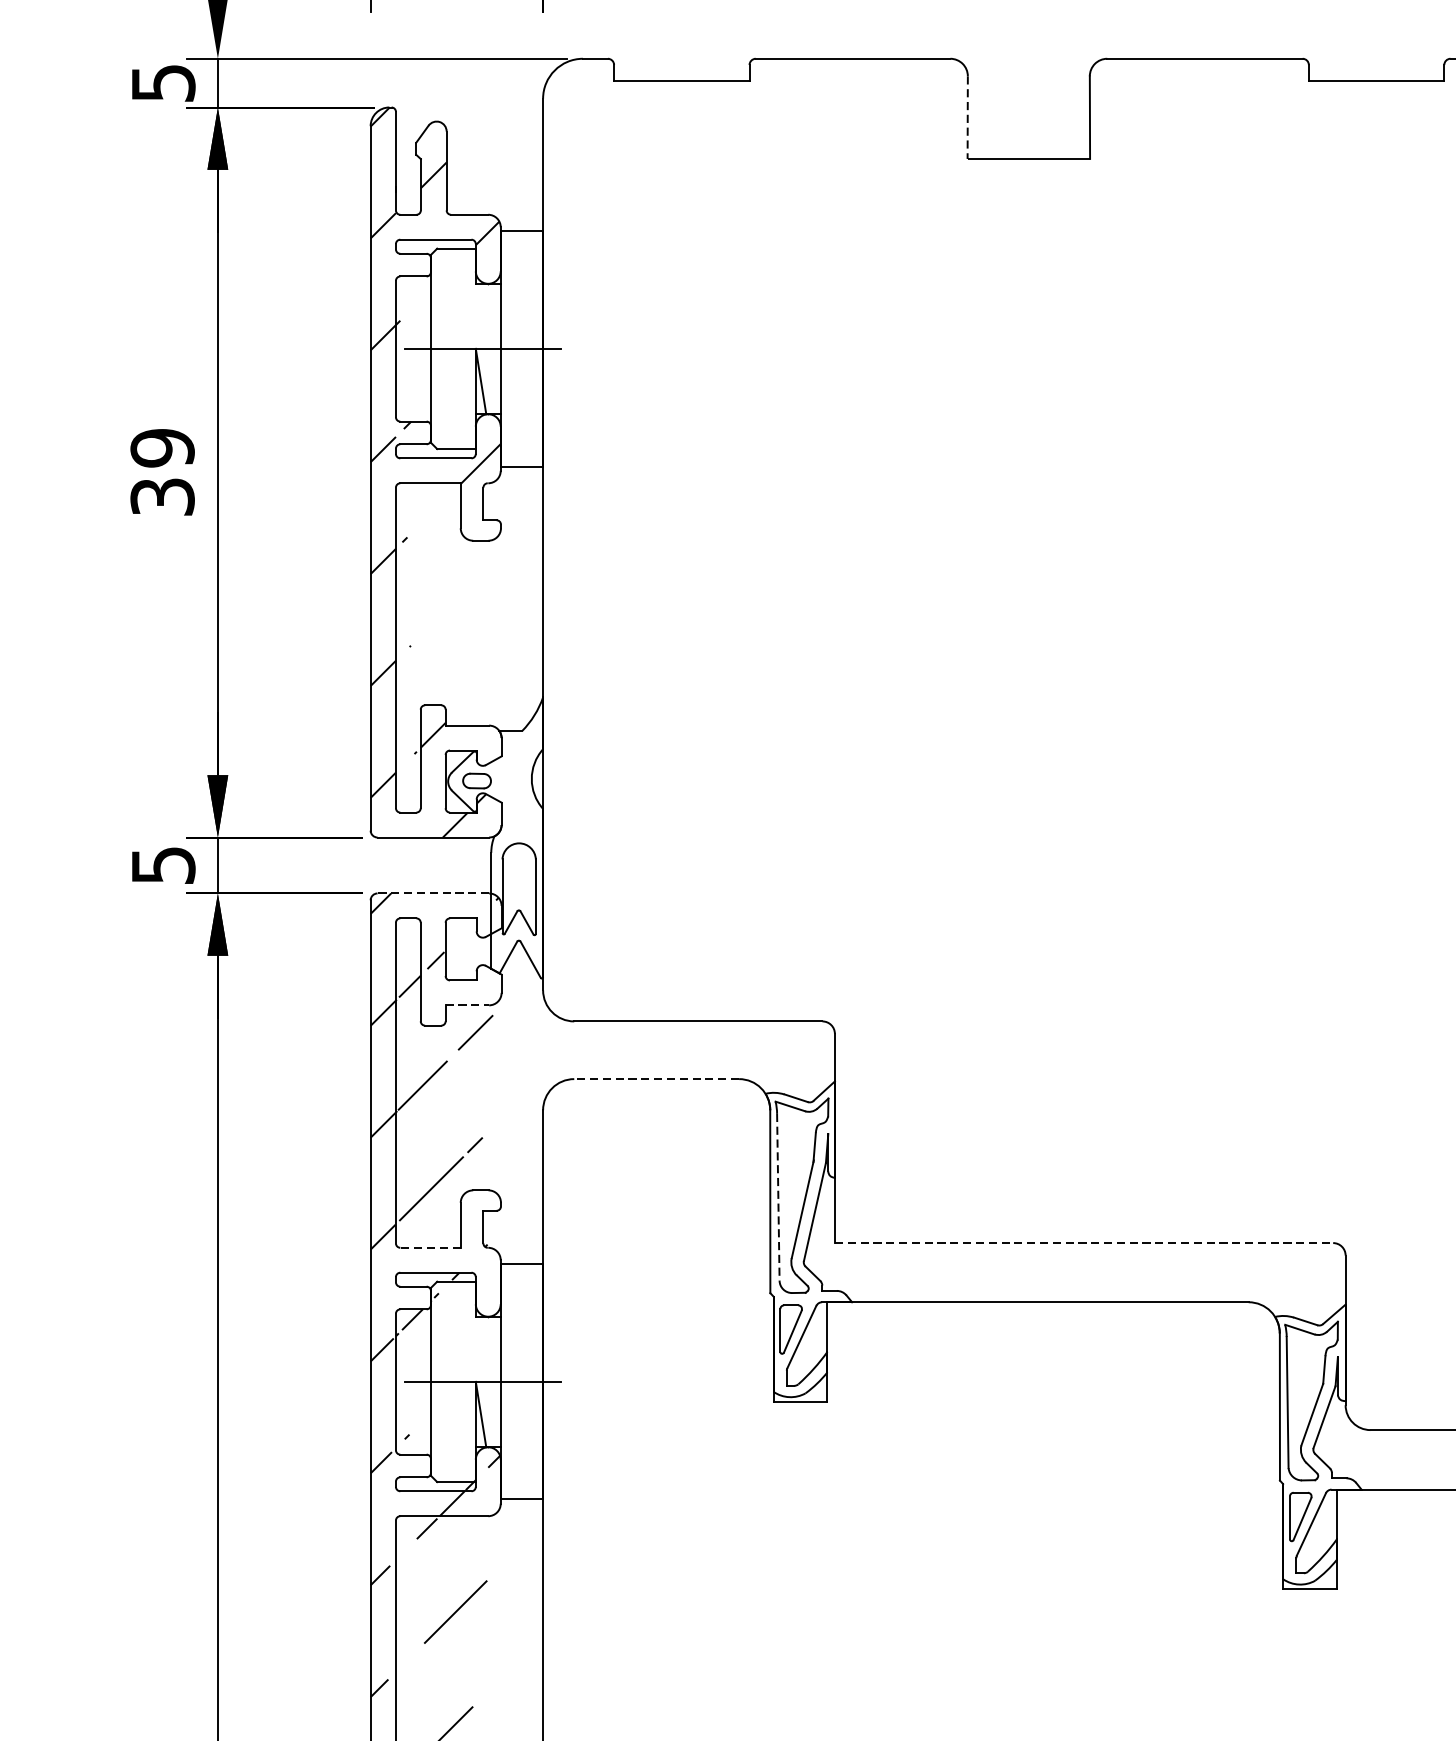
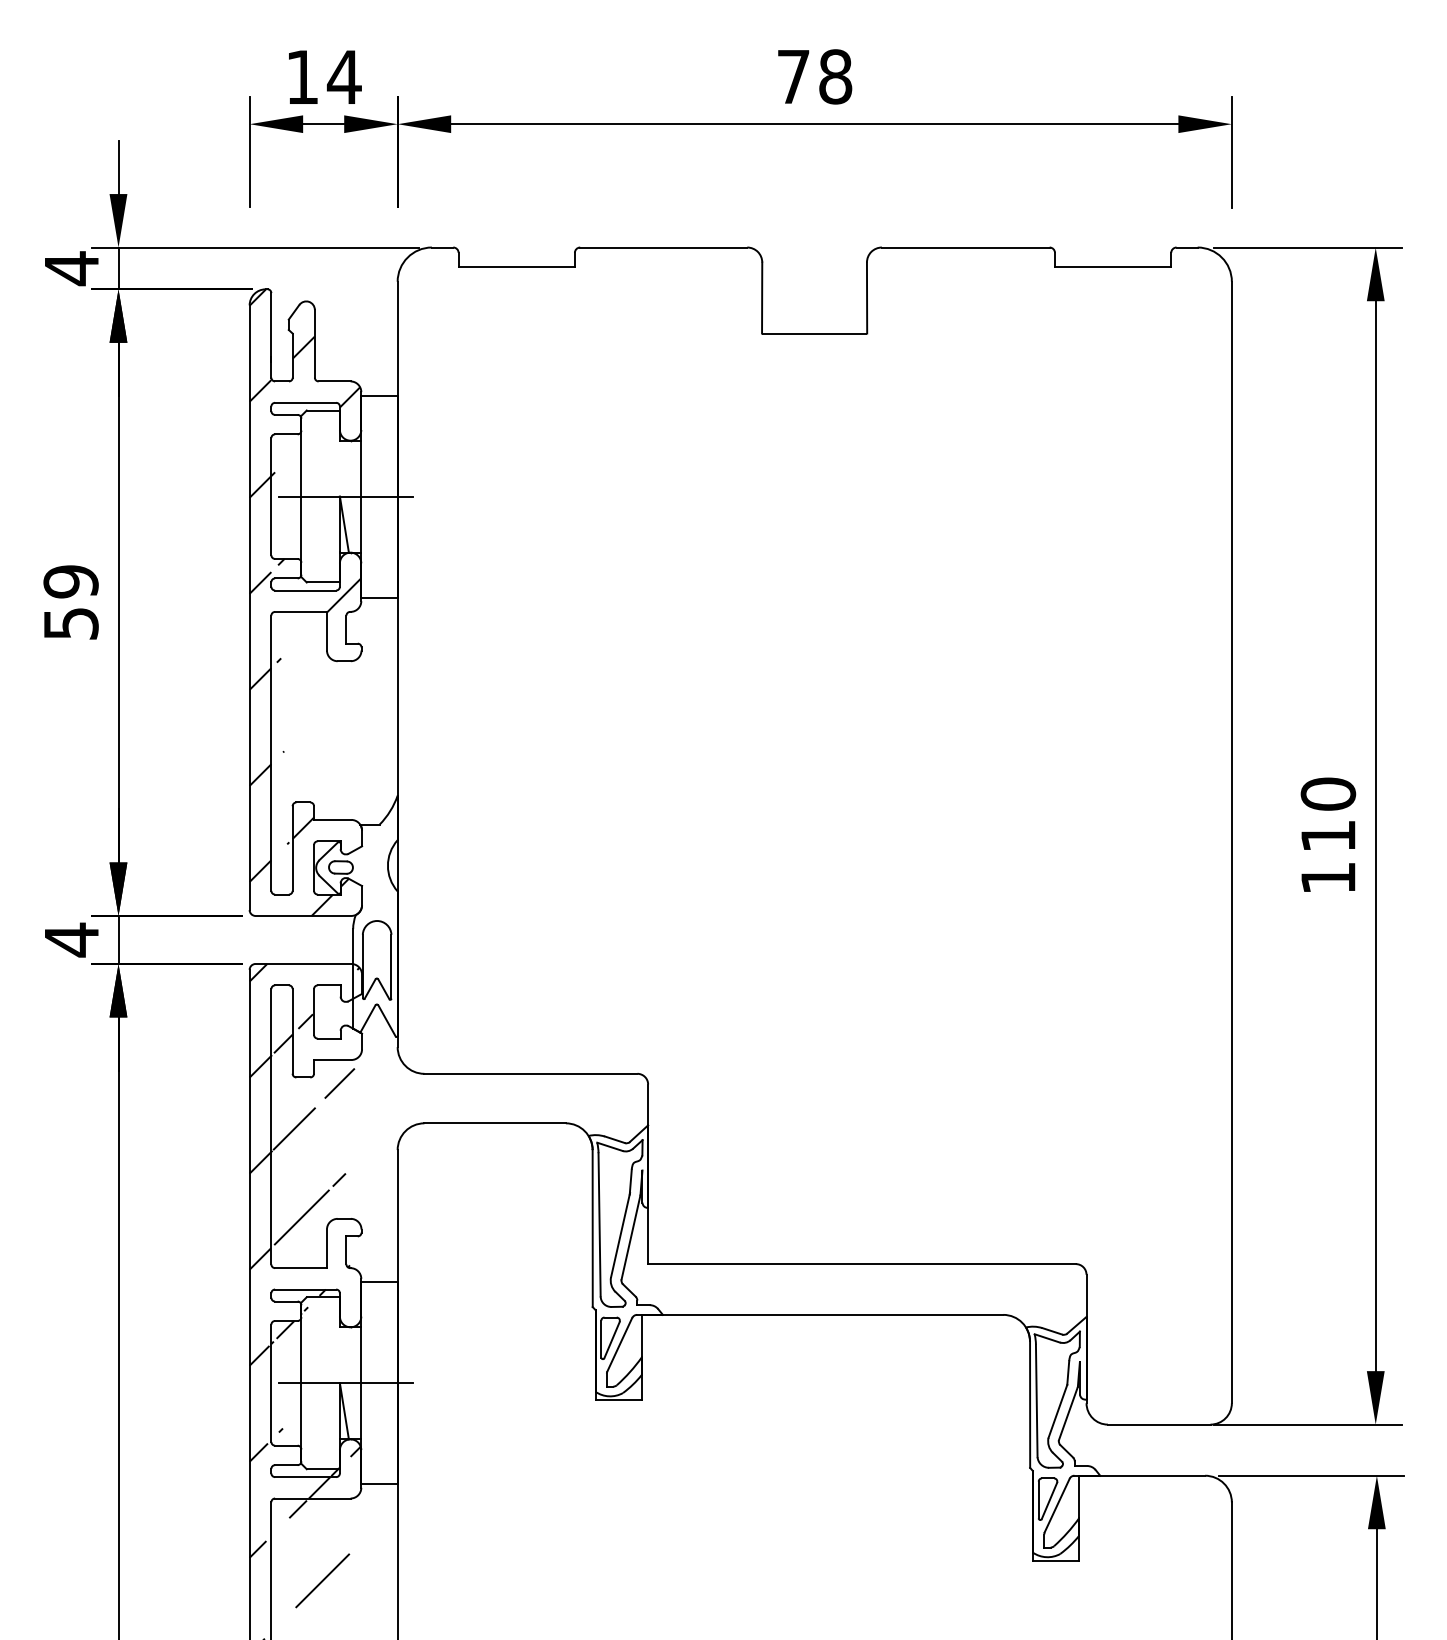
text: (164, 83) -> (72, 268), 5 -> 4
line: (968, 118) -> (762, 298), dashed -> solid
text: (161, 496) -> (70, 623), 39 -> 59
text: (164, 864) -> (72, 939), 5 -> 4
line: (433, 892) -> (303, 963), dashed -> solid
line: (467, 1005) -> (332, 1060), dashed -> solid
line: (657, 1079) -> (495, 1123), dashed -> solid
line: (778, 1196) -> (599, 1224), dashed -> solid
line: (1083, 1243) -> (861, 1264), dashed -> solid
line: (431, 1248) -> (301, 1268), dashed -> solid

